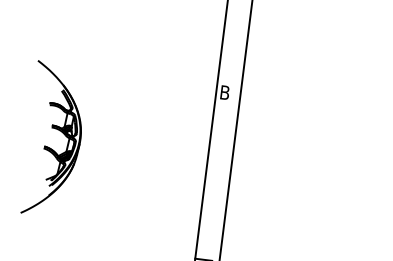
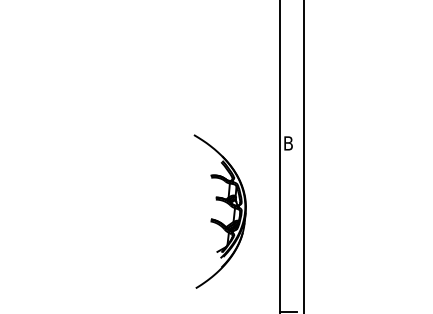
part: (49, 147) -> (216, 219), moved

